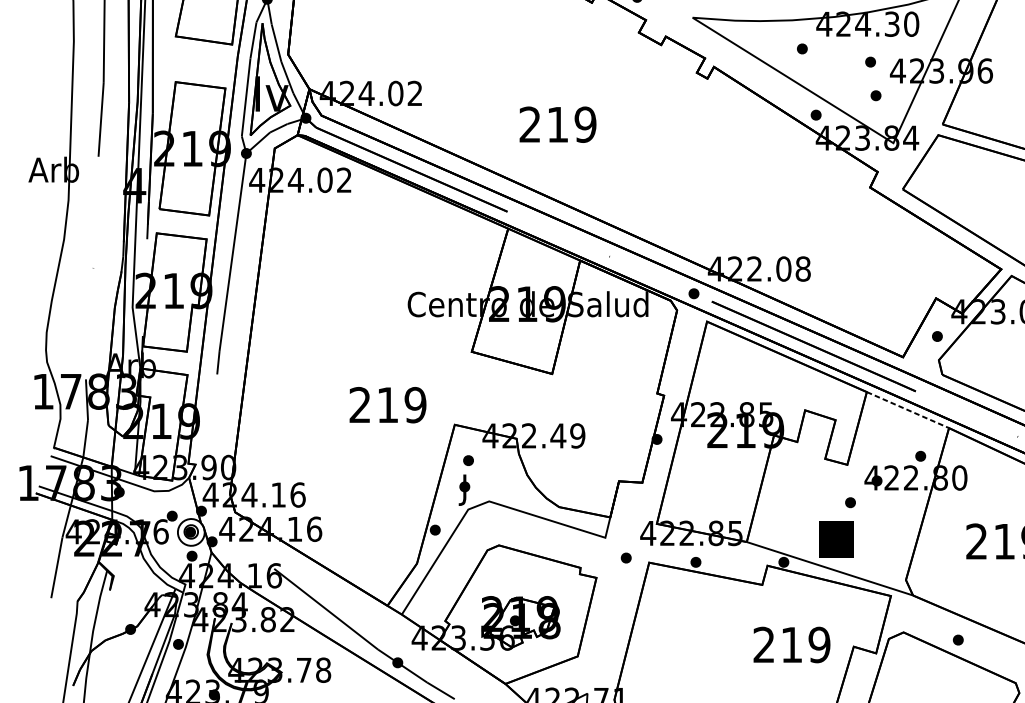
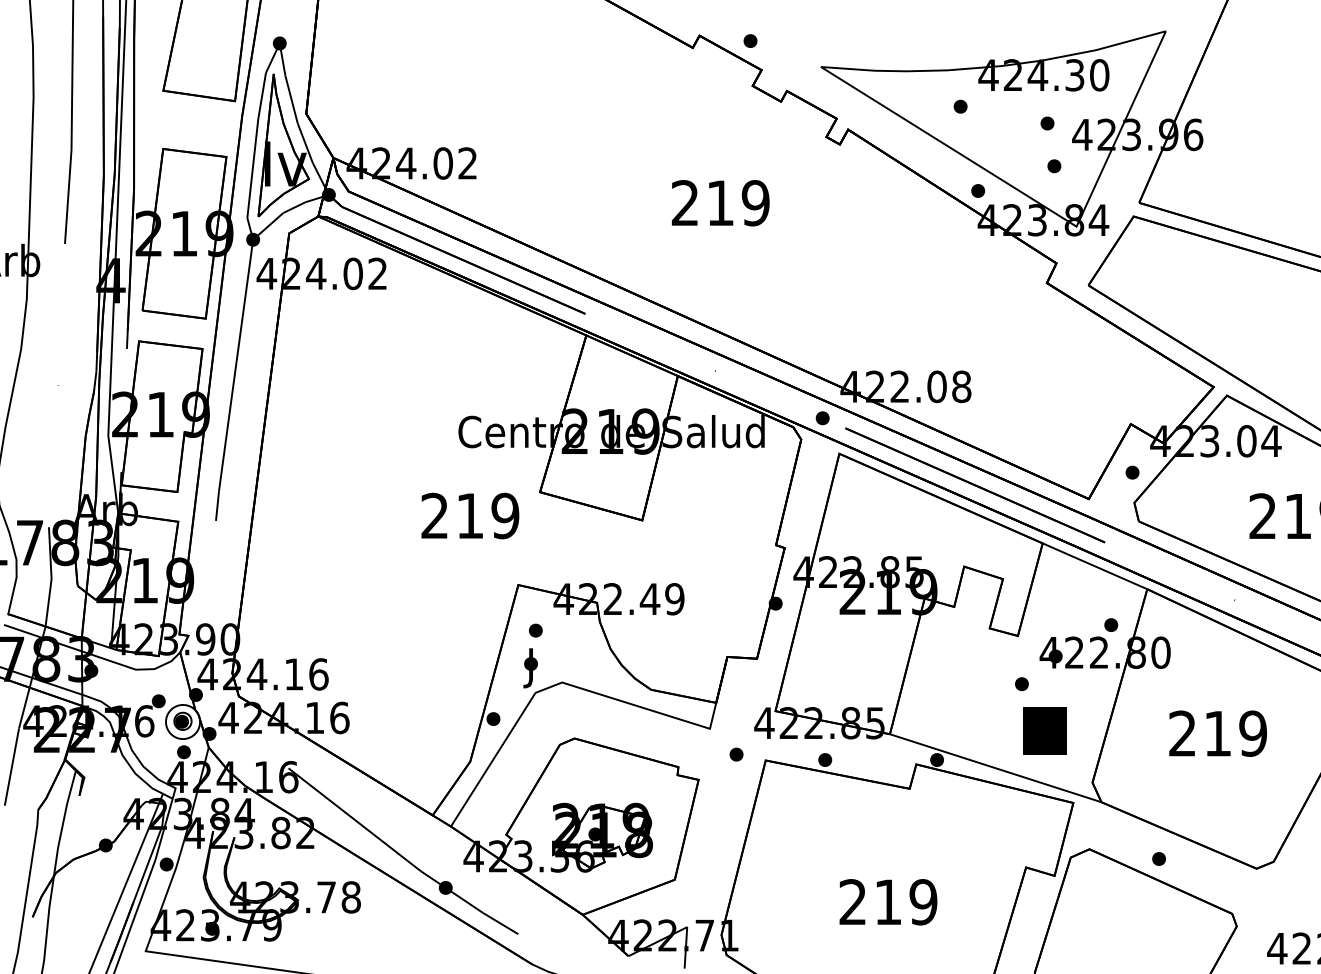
text: (557, 124) -> (720, 203), moved
text: (388, 404) -> (470, 515), moved
line: (908, 410) -> (1095, 566), dashed -> solid
text: (836, 539) -> (1044, 730), moved
text: (792, 645) -> (888, 902), moved

